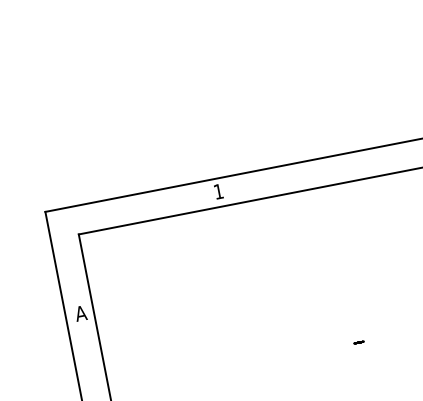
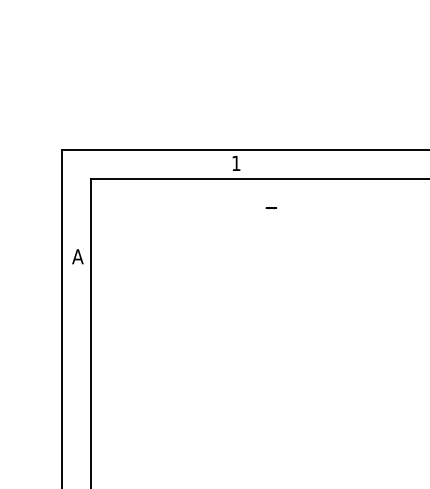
line: (359, 342) -> (271, 208), moved

